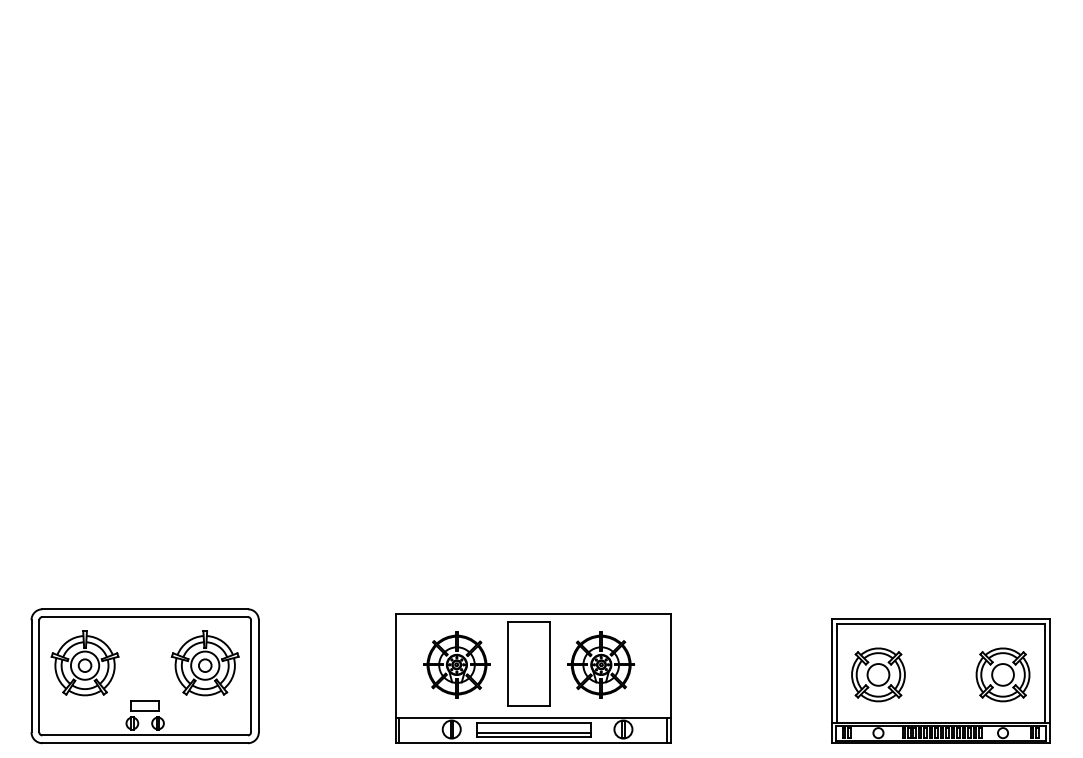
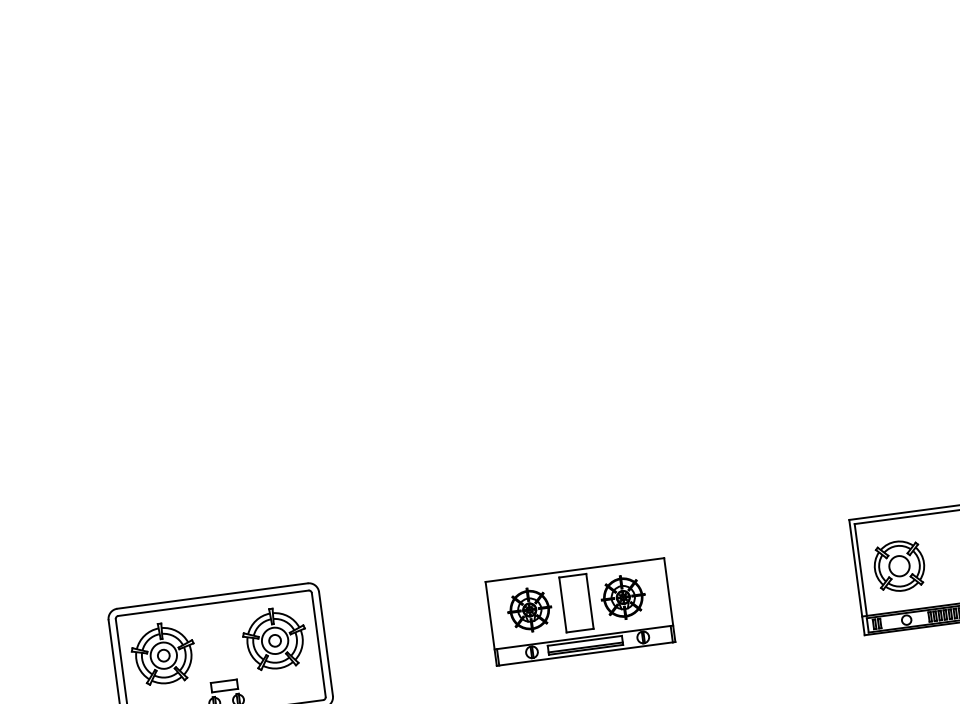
part: (533, 678) -> (580, 612), size x0.7

